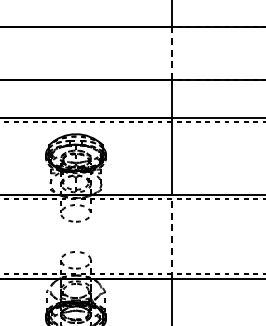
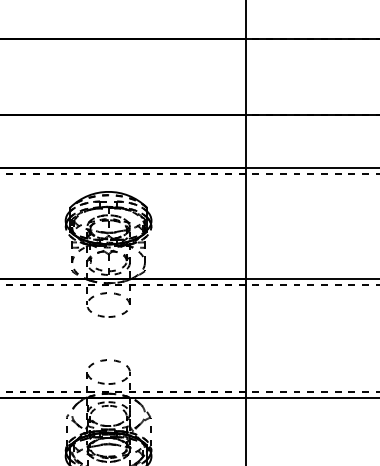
line: (171, 53) -> (245, 76), dashed -> solid
line: (171, 236) -> (245, 338), dashed -> solid

